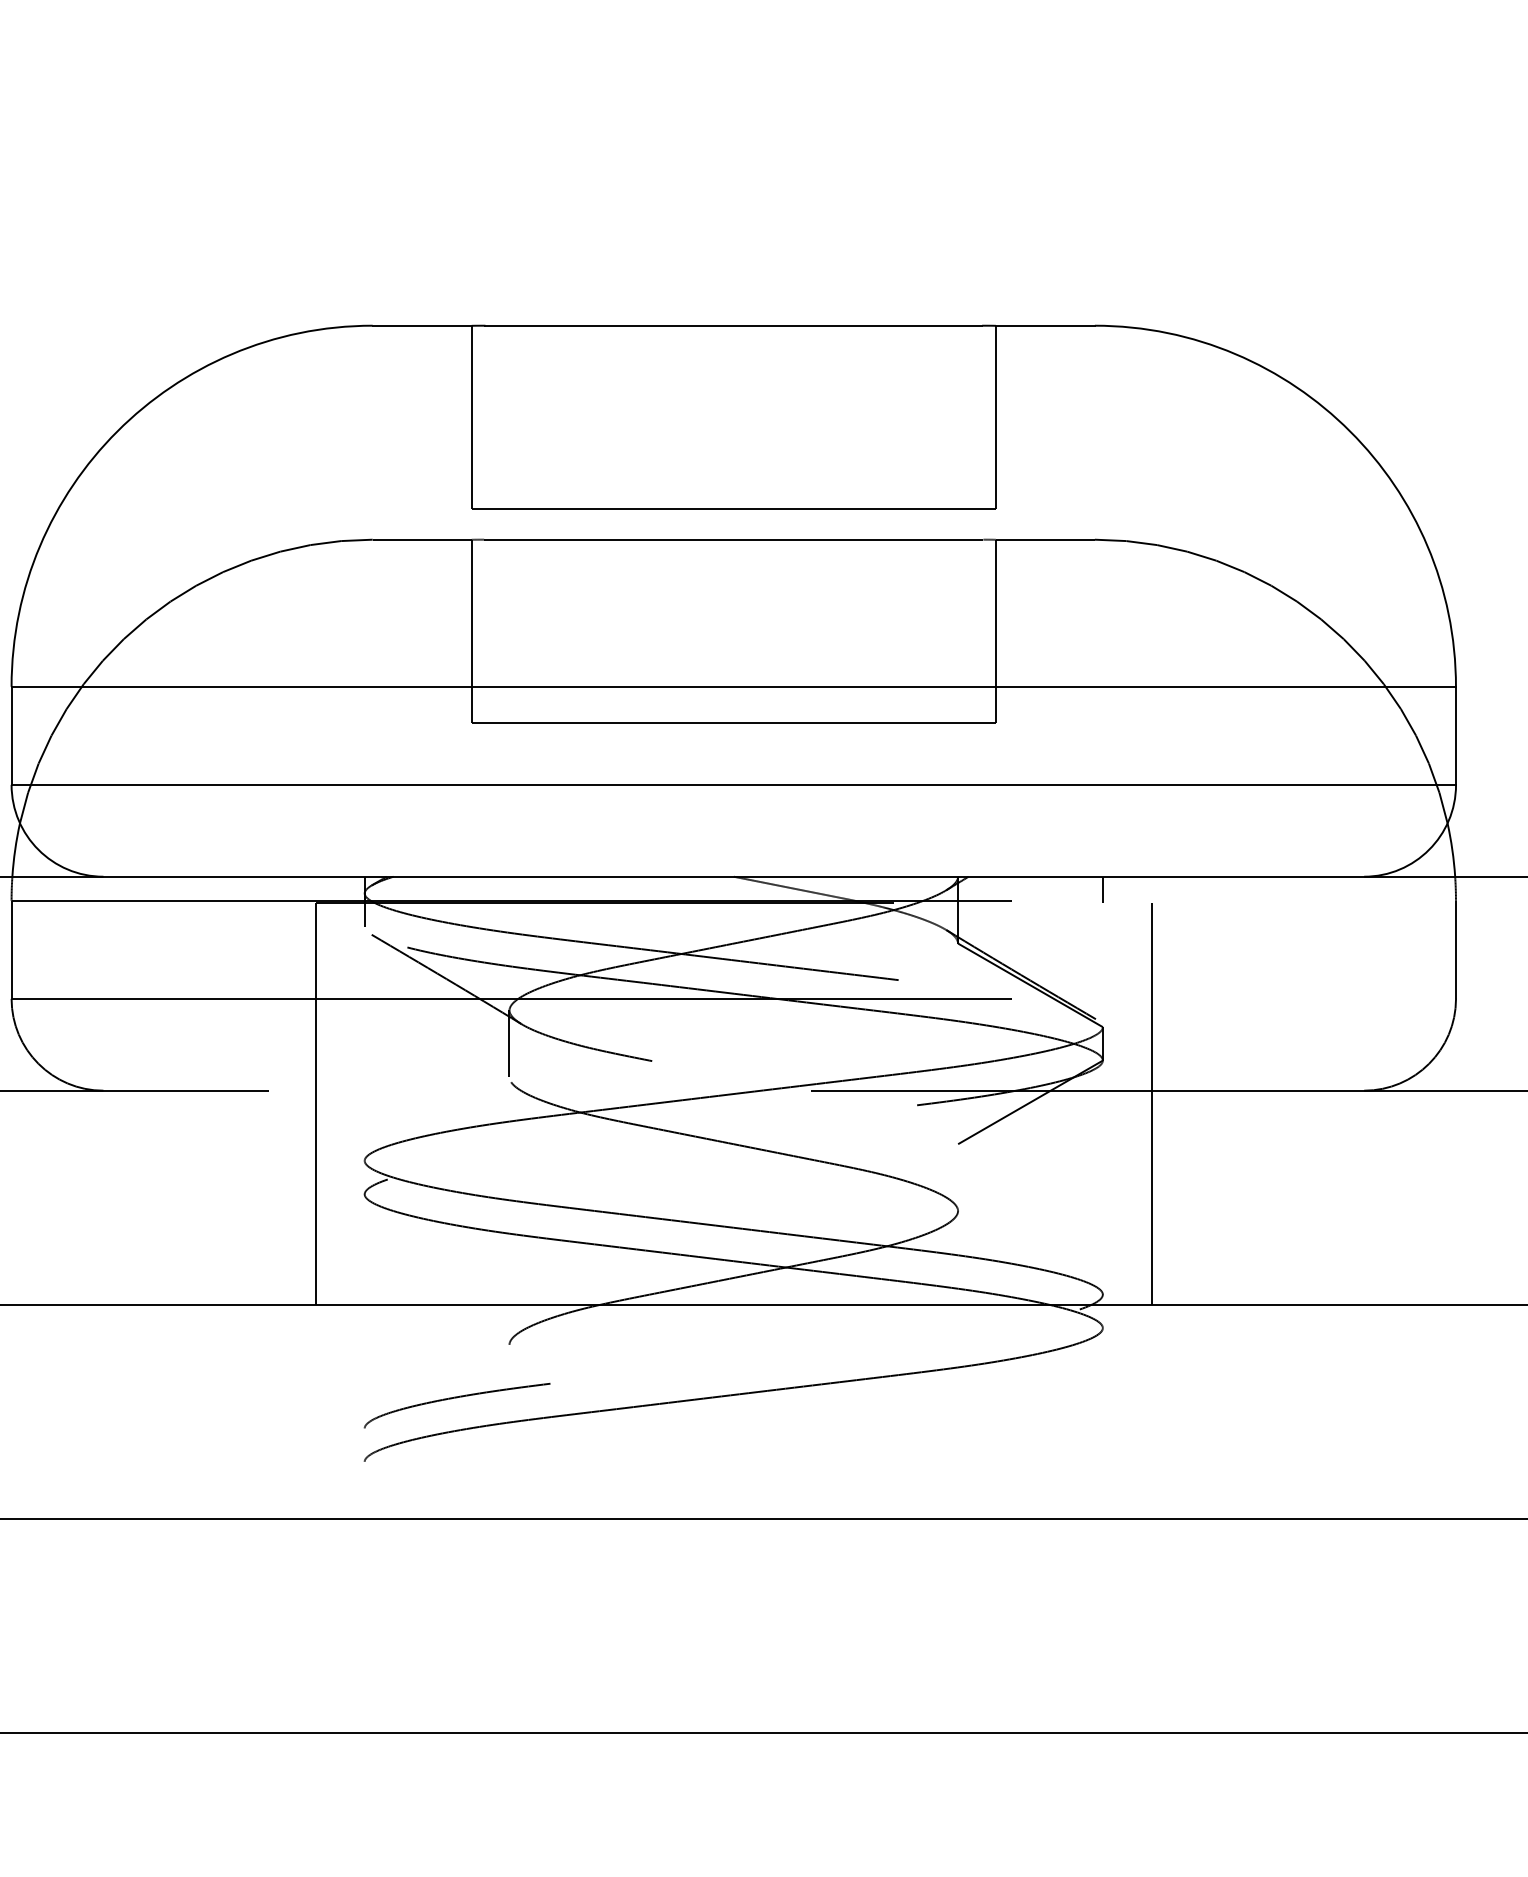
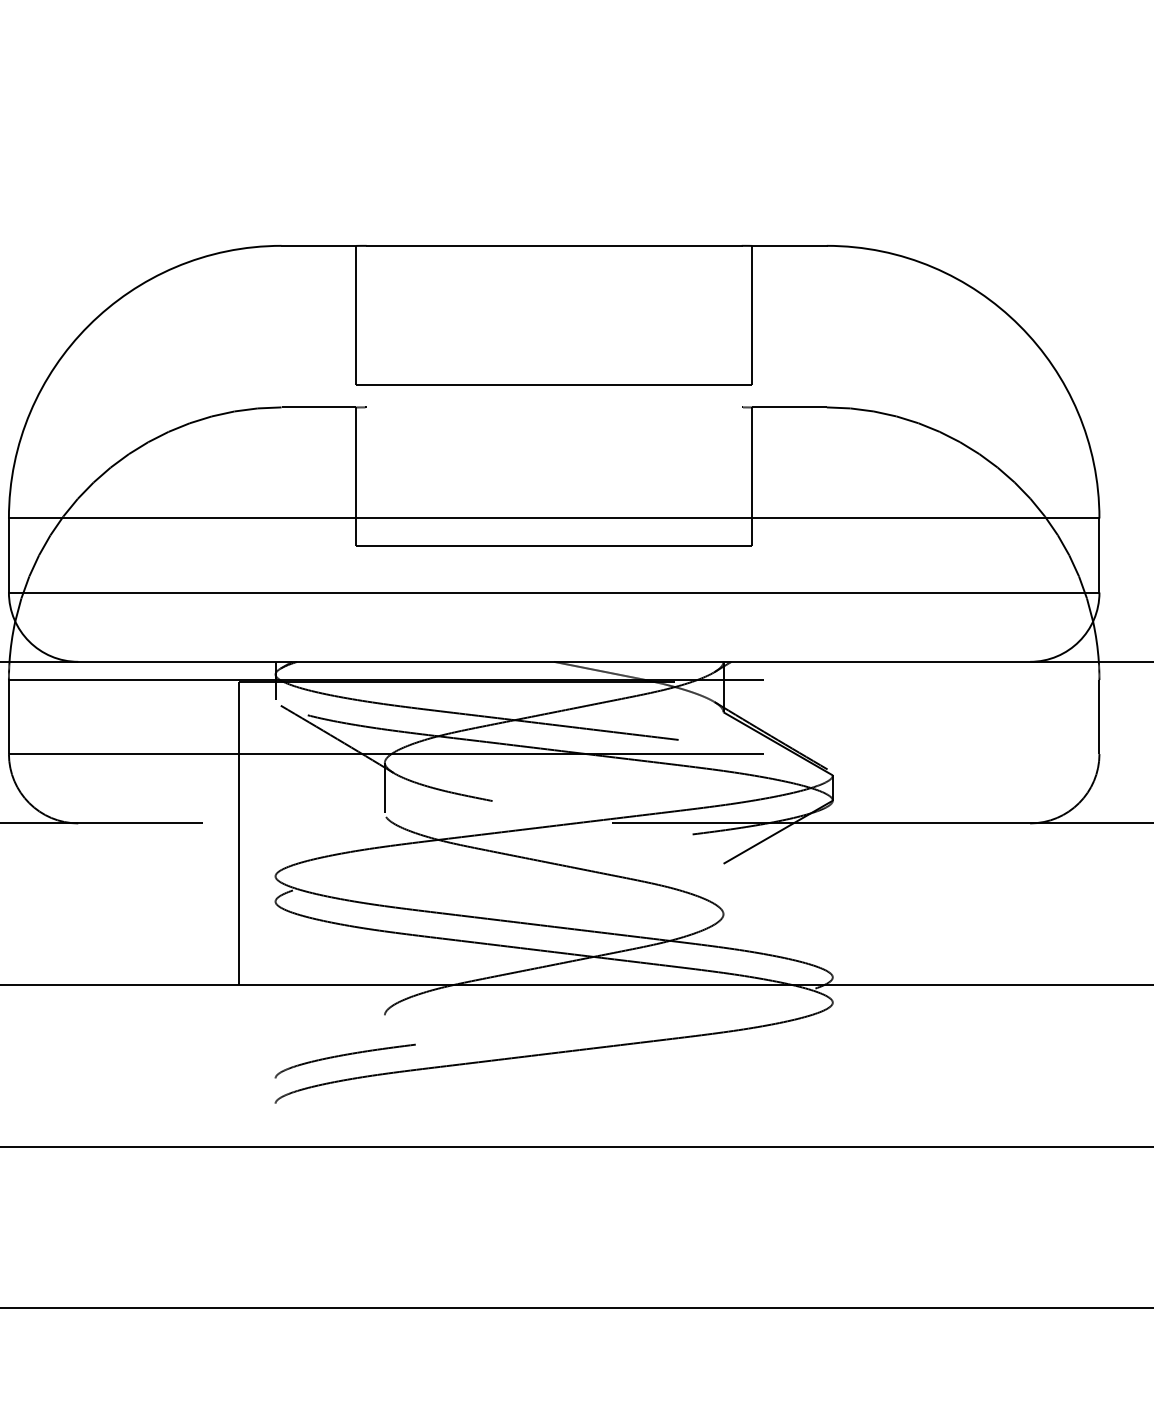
line: (733, 539) -> (553, 407), removed
line: (1102, 889) -> (832, 671), removed
line: (1151, 1103) -> (869, 833), removed

